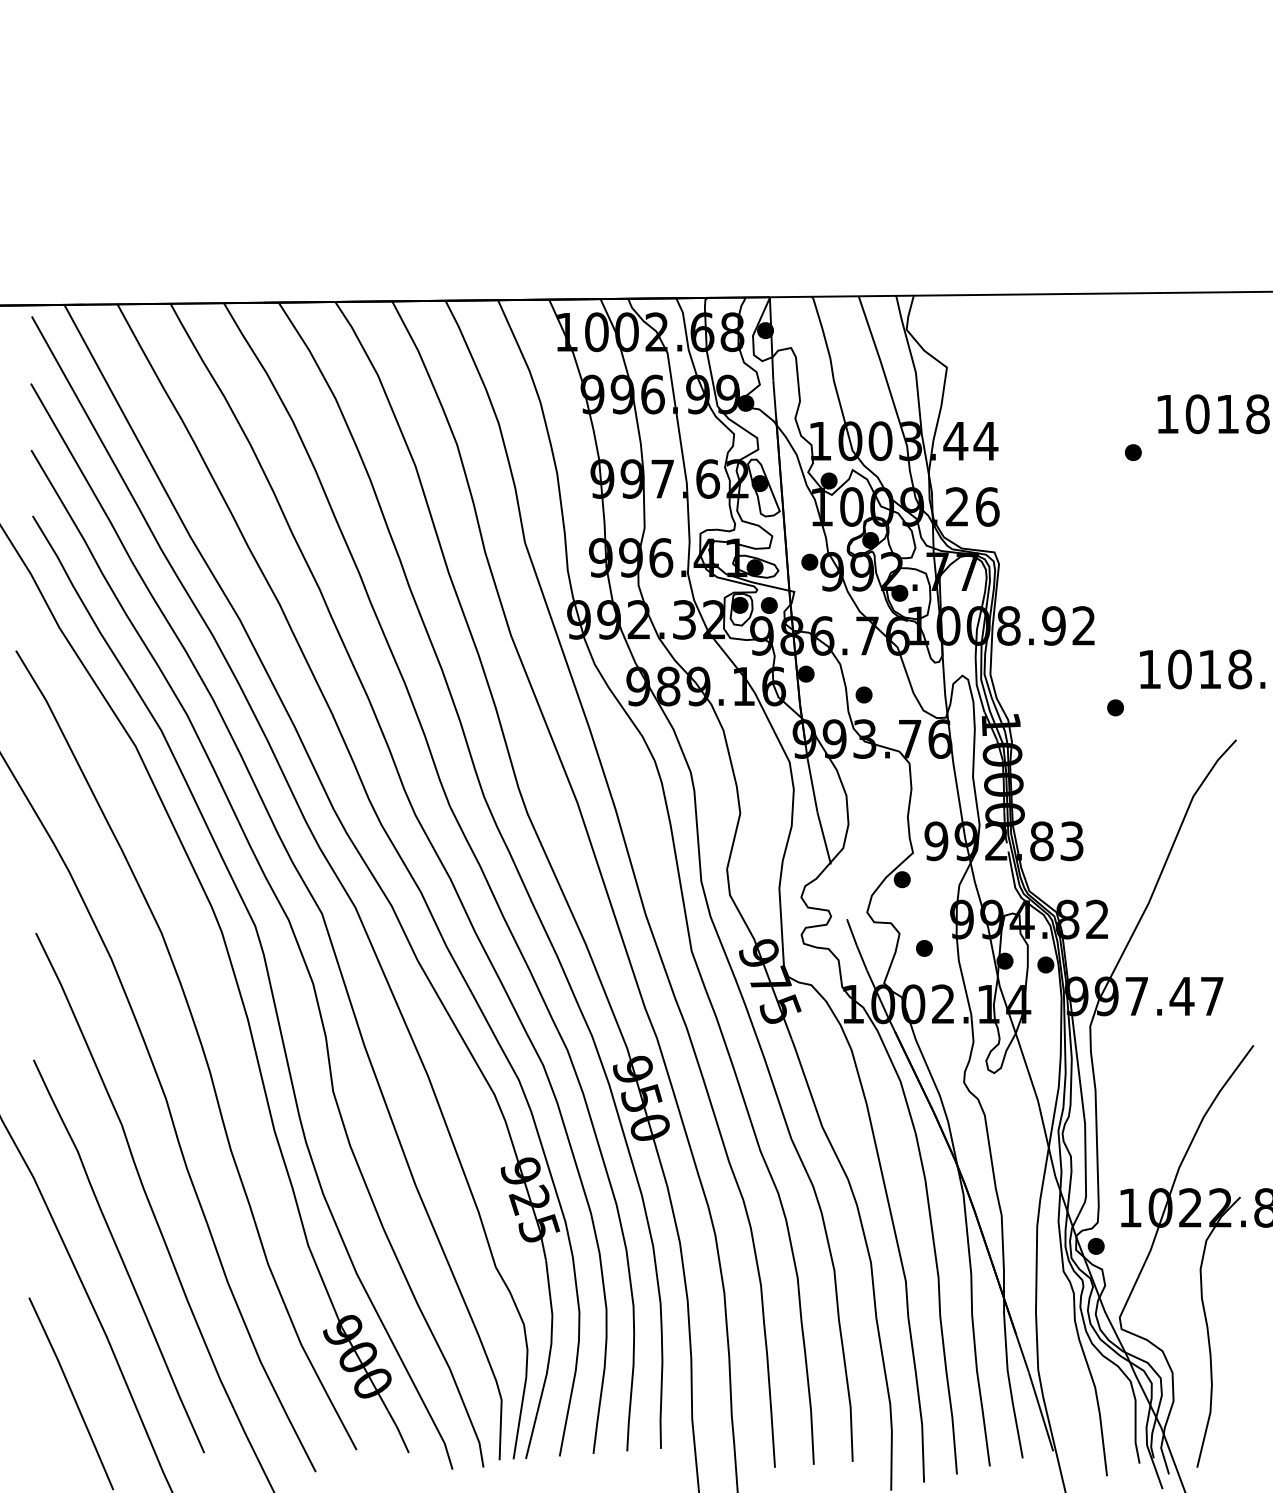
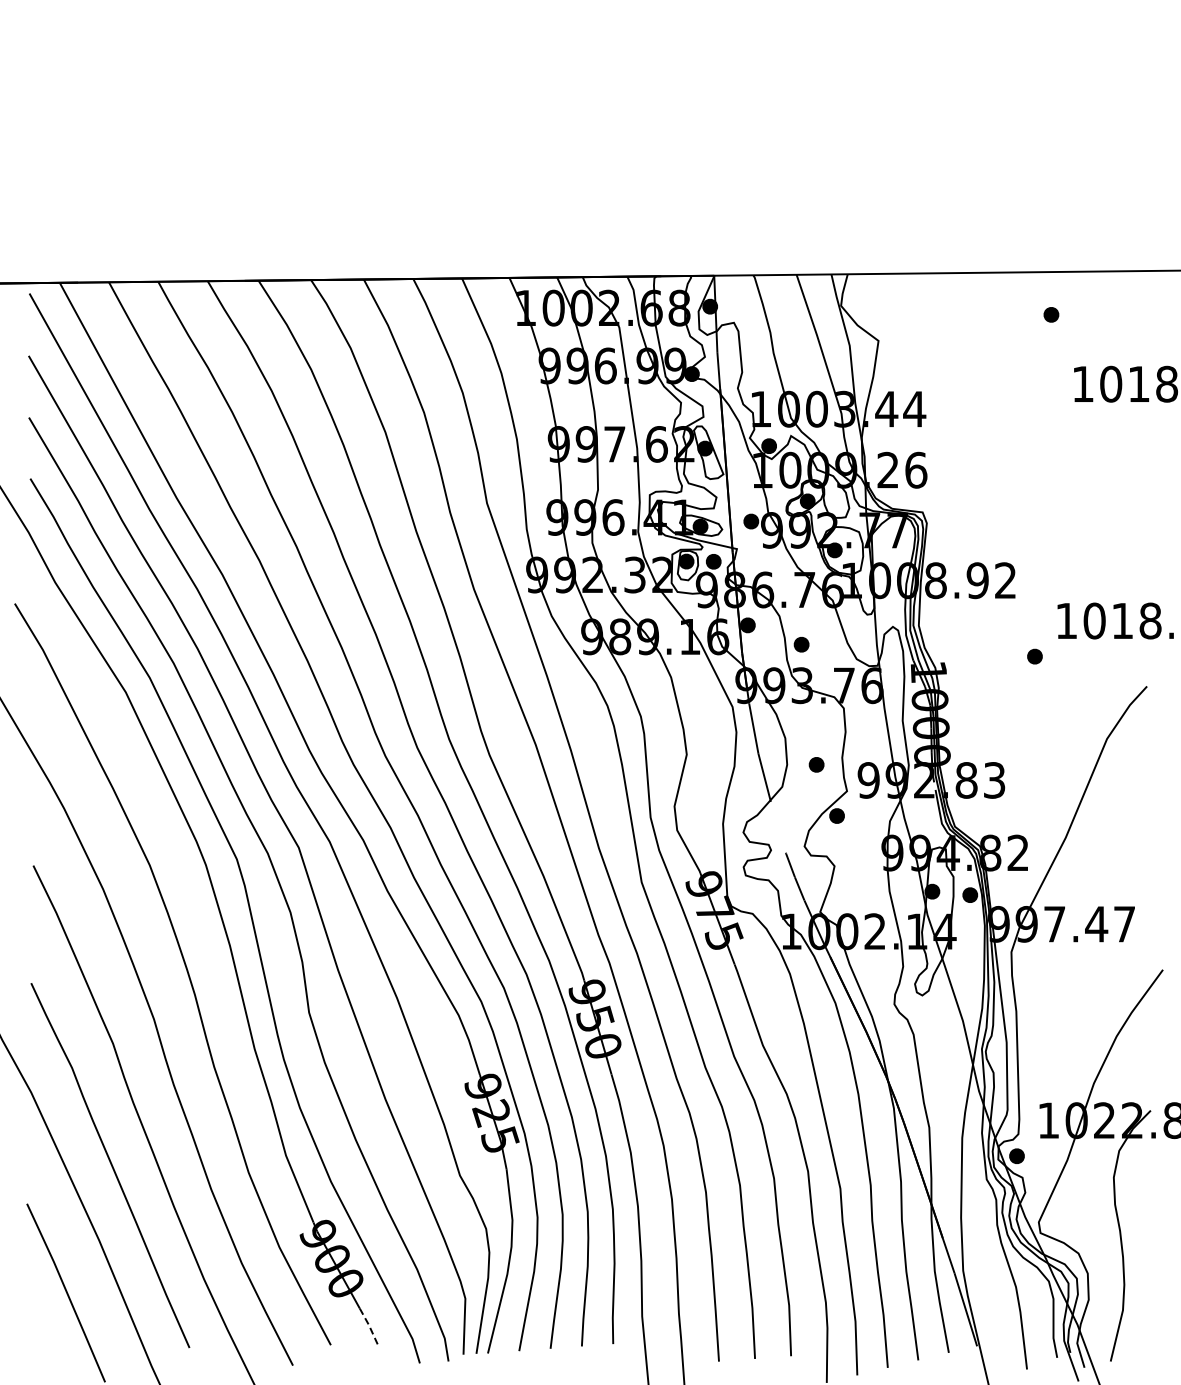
part: (1133, 452) -> (1051, 314), moved
part: (924, 948) -> (816, 764), moved
line: (399, 1430) -> (370, 1327), solid -> dashed

